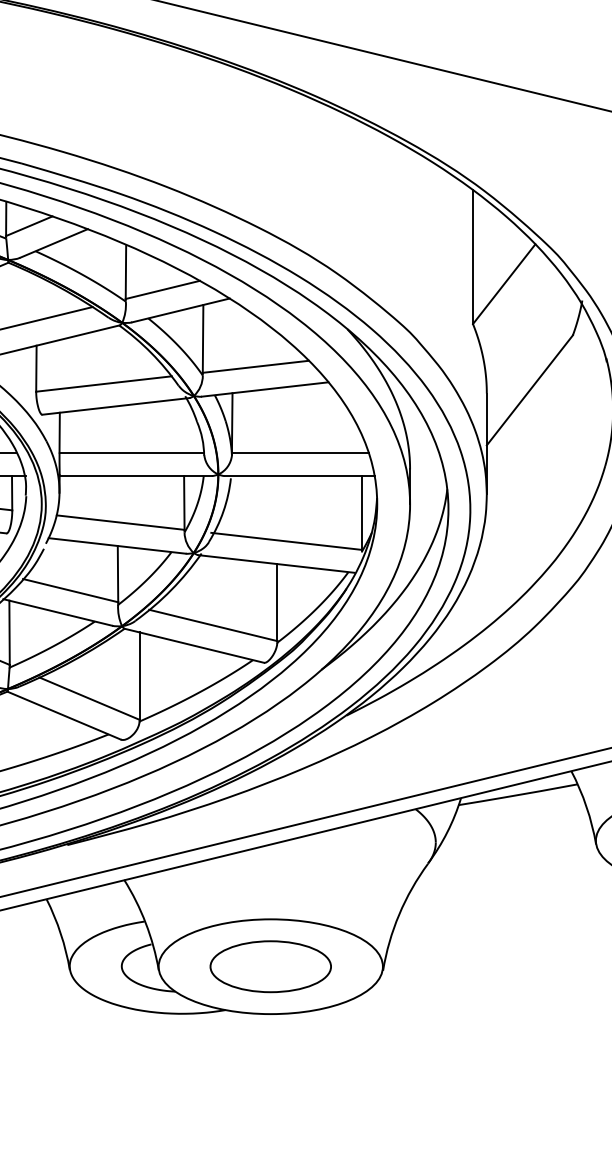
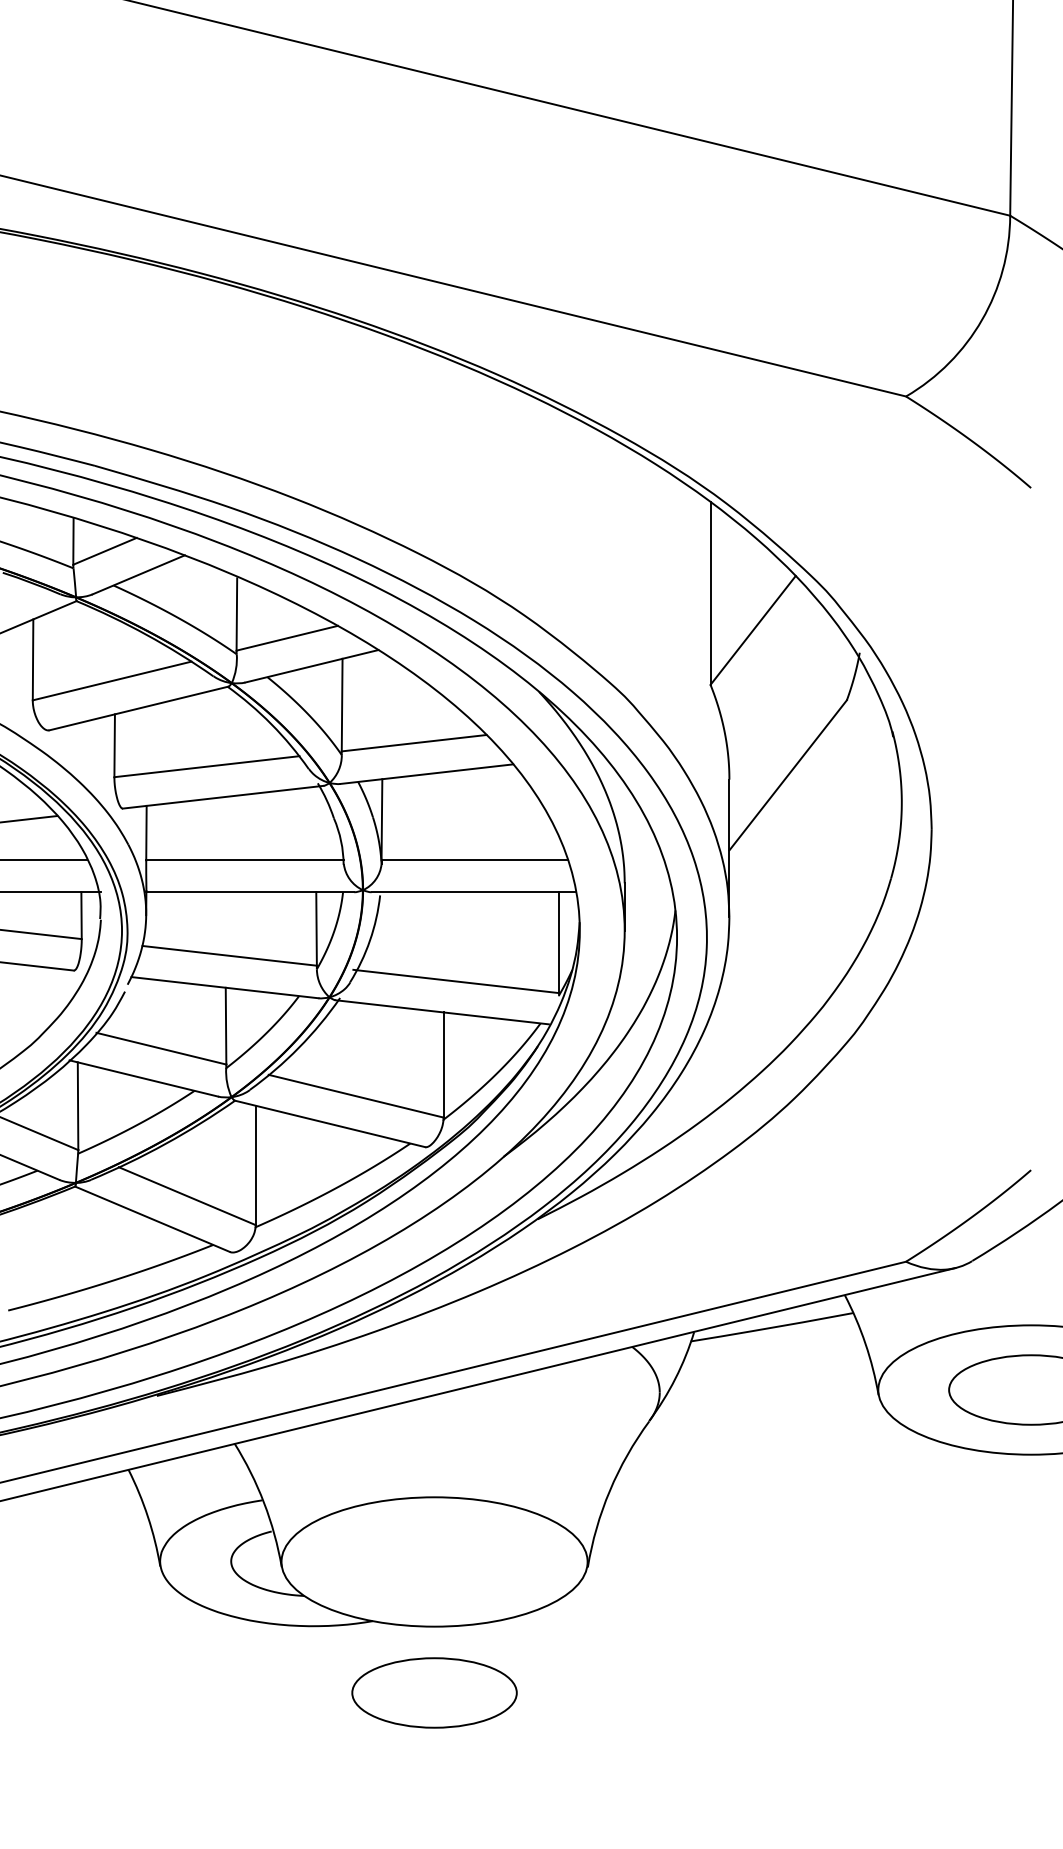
part: (270, 966) -> (434, 1692), moved

